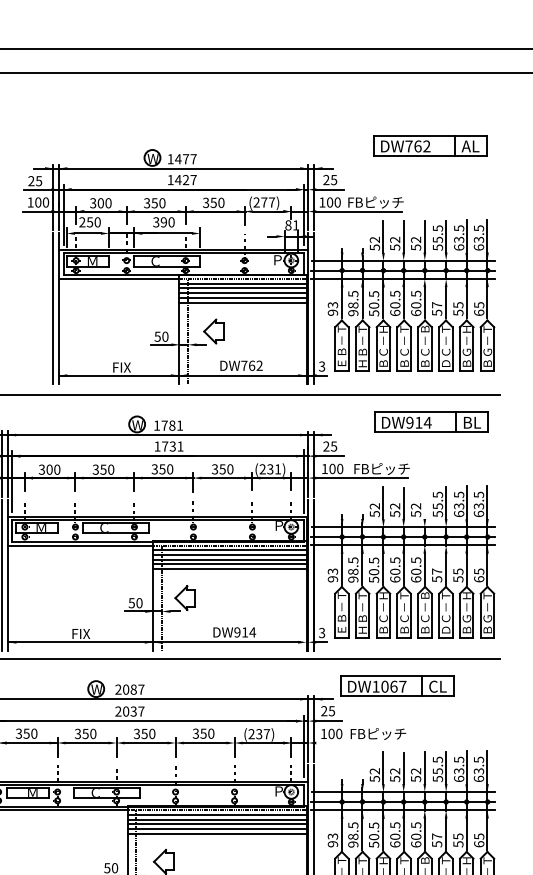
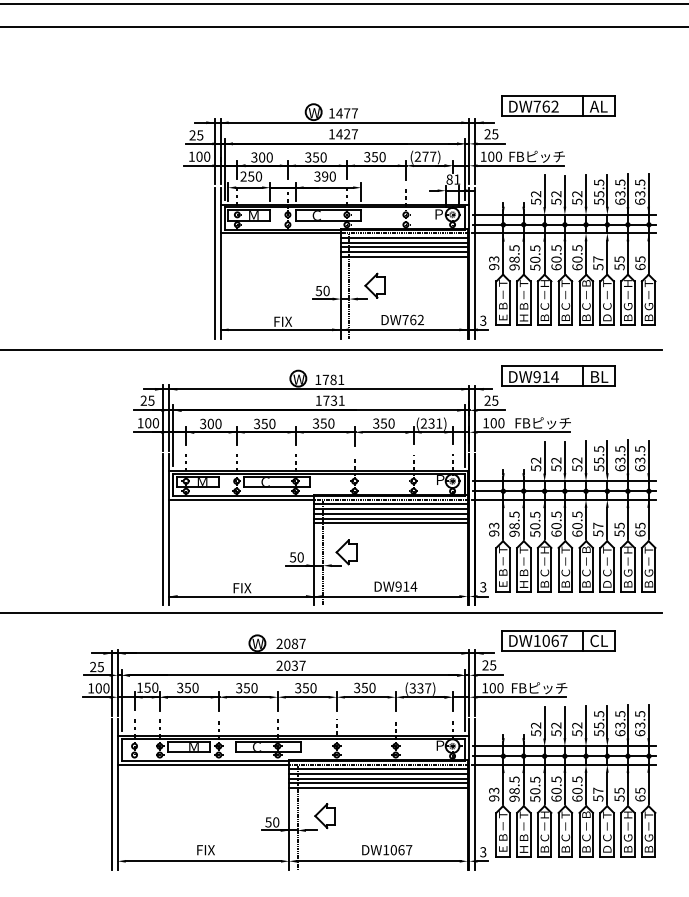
part: (430, 145) -> (558, 105), moved
part: (431, 421) -> (558, 375), moved
line: (425, 503) -> (586, 457), added
text: (251, 734) -> (412, 688), (237) -> (337)
line: (360, 743) -> (521, 697), added

